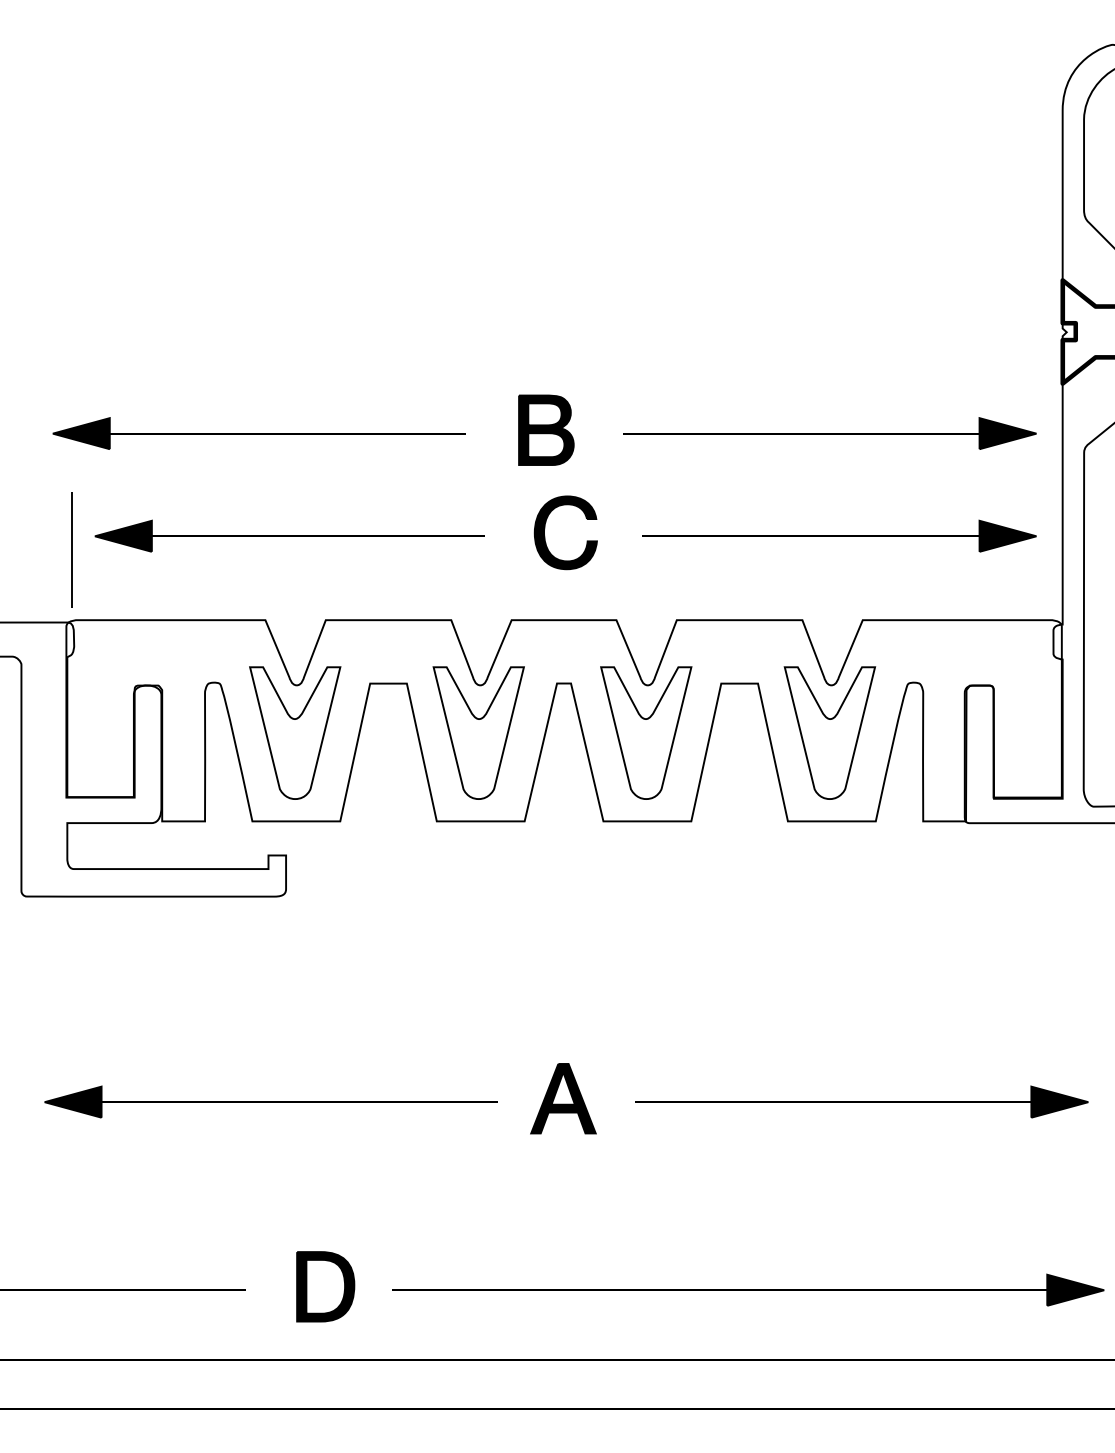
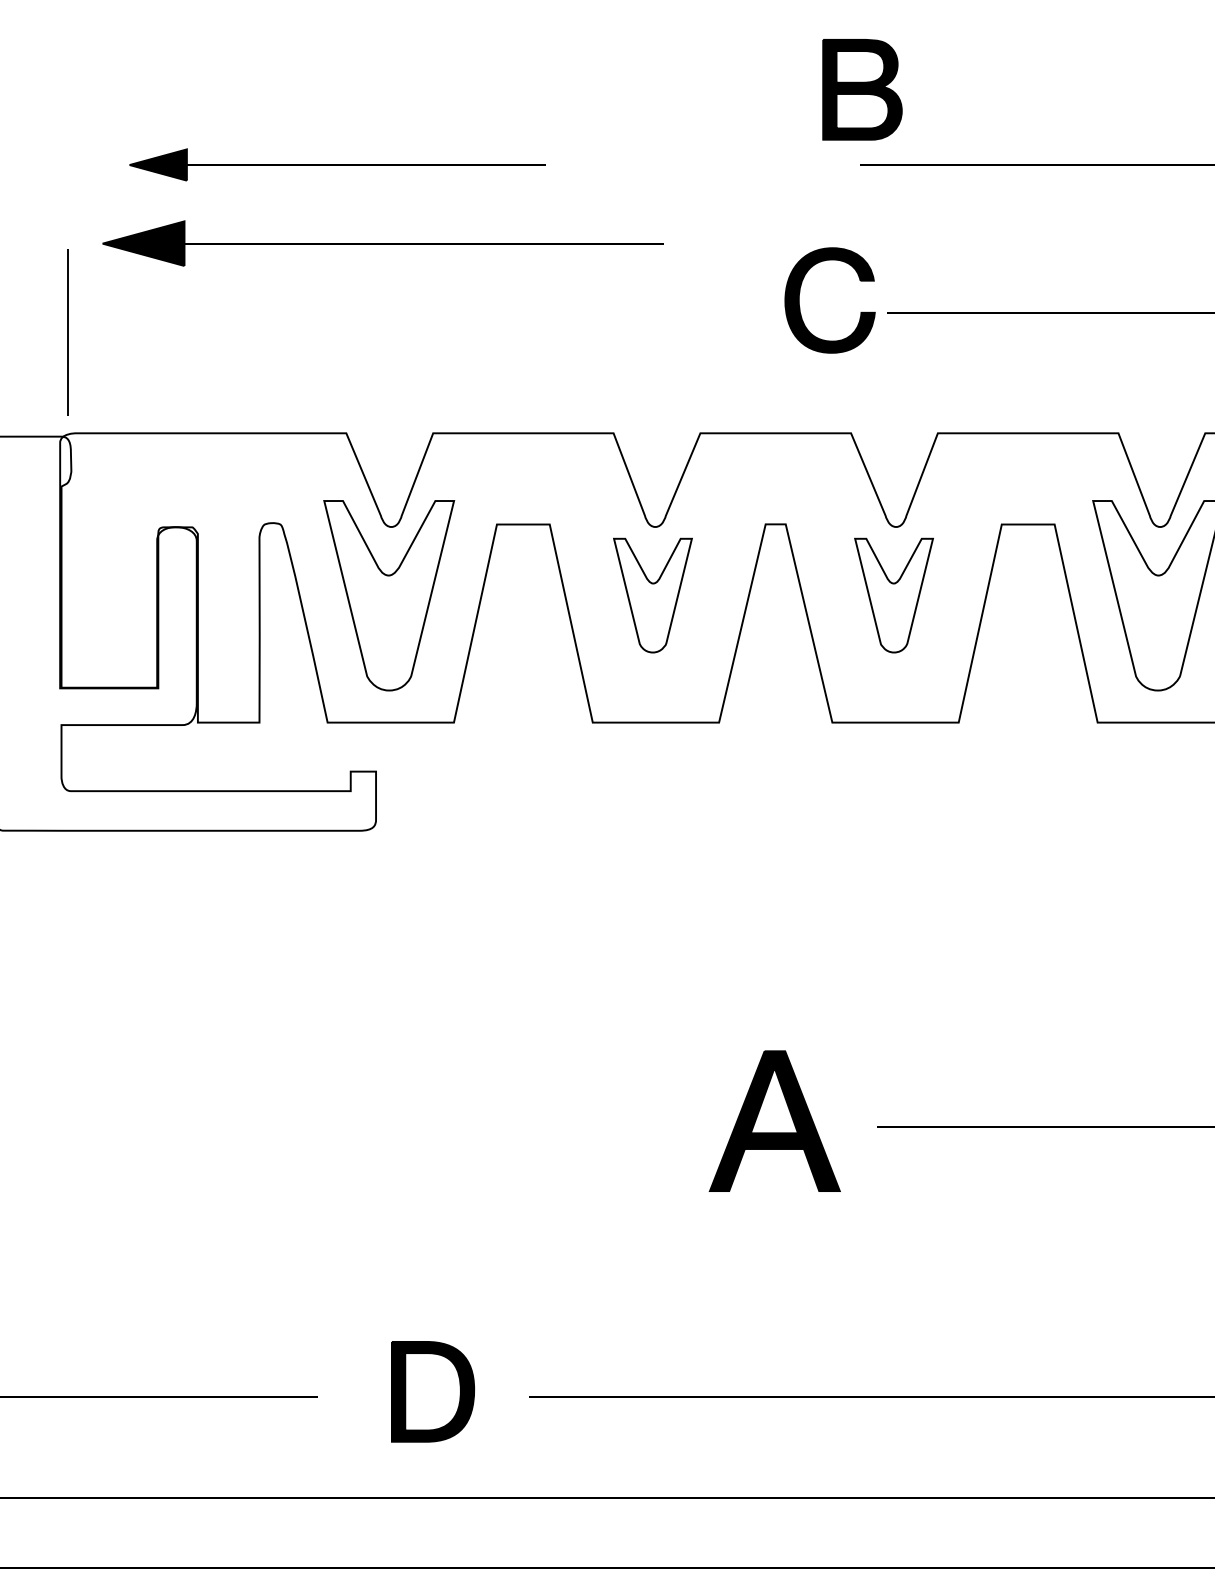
part: (546, 429) -> (862, 88), moved
part: (258, 433) -> (336, 164), size x0.7
part: (545, 528) -> (800, 294), moved
part: (289, 535) -> (382, 242), moved
part: (478, 732) -> (652, 594), size x0.6
part: (646, 732) -> (894, 594), size x0.6
part: (563, 1098) -> (774, 1121), size x1.4
part: (270, 1101) -> (353, 1125), removed

